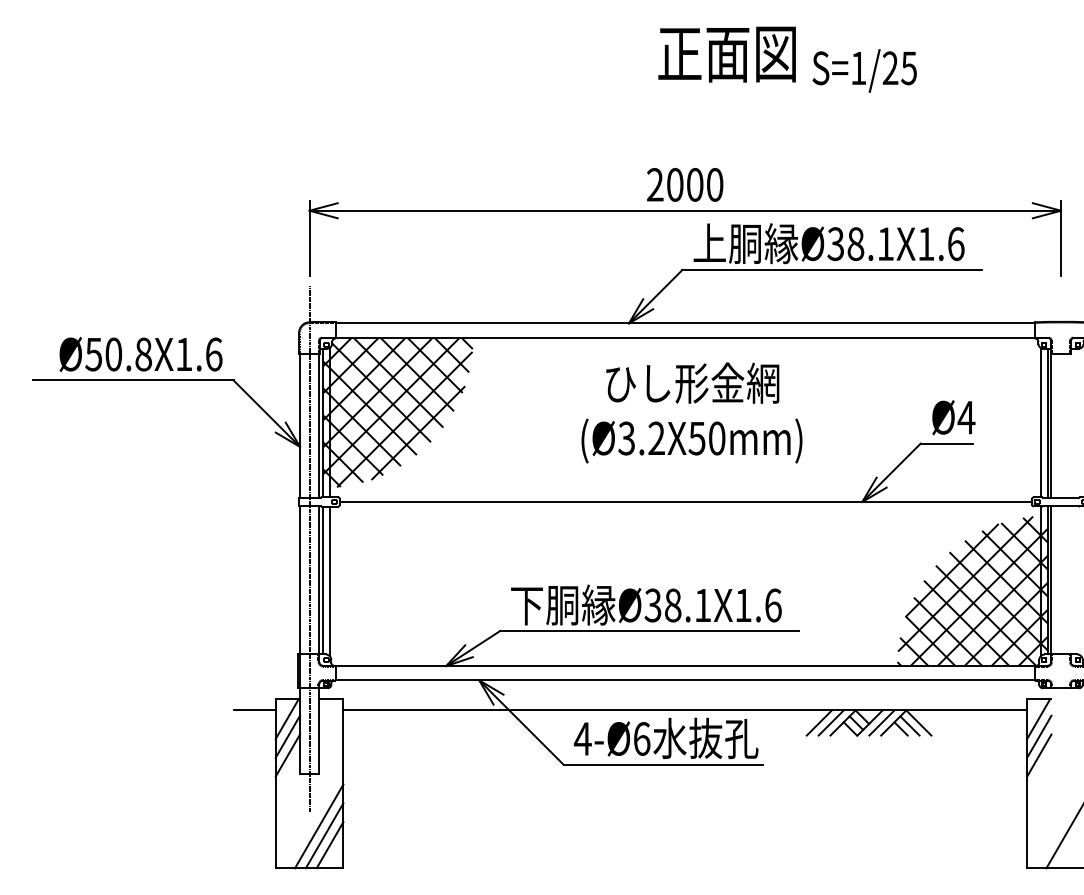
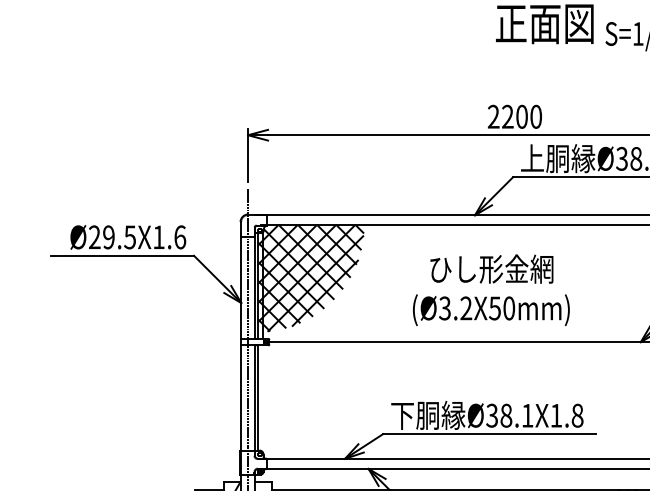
text: (675, 184) -> (508, 116), 2000 -> 2200
text: (118, 354) -> (112, 237), Ø50.8X1.6 -> Ø29.5X1.6
text: (691, 412) -> (491, 289), moved
line: (330, 581) -> (262, 398), removed
text: (773, 605) -> (577, 415), Ø38.1X1.6 -> Ø38.1X1.8

